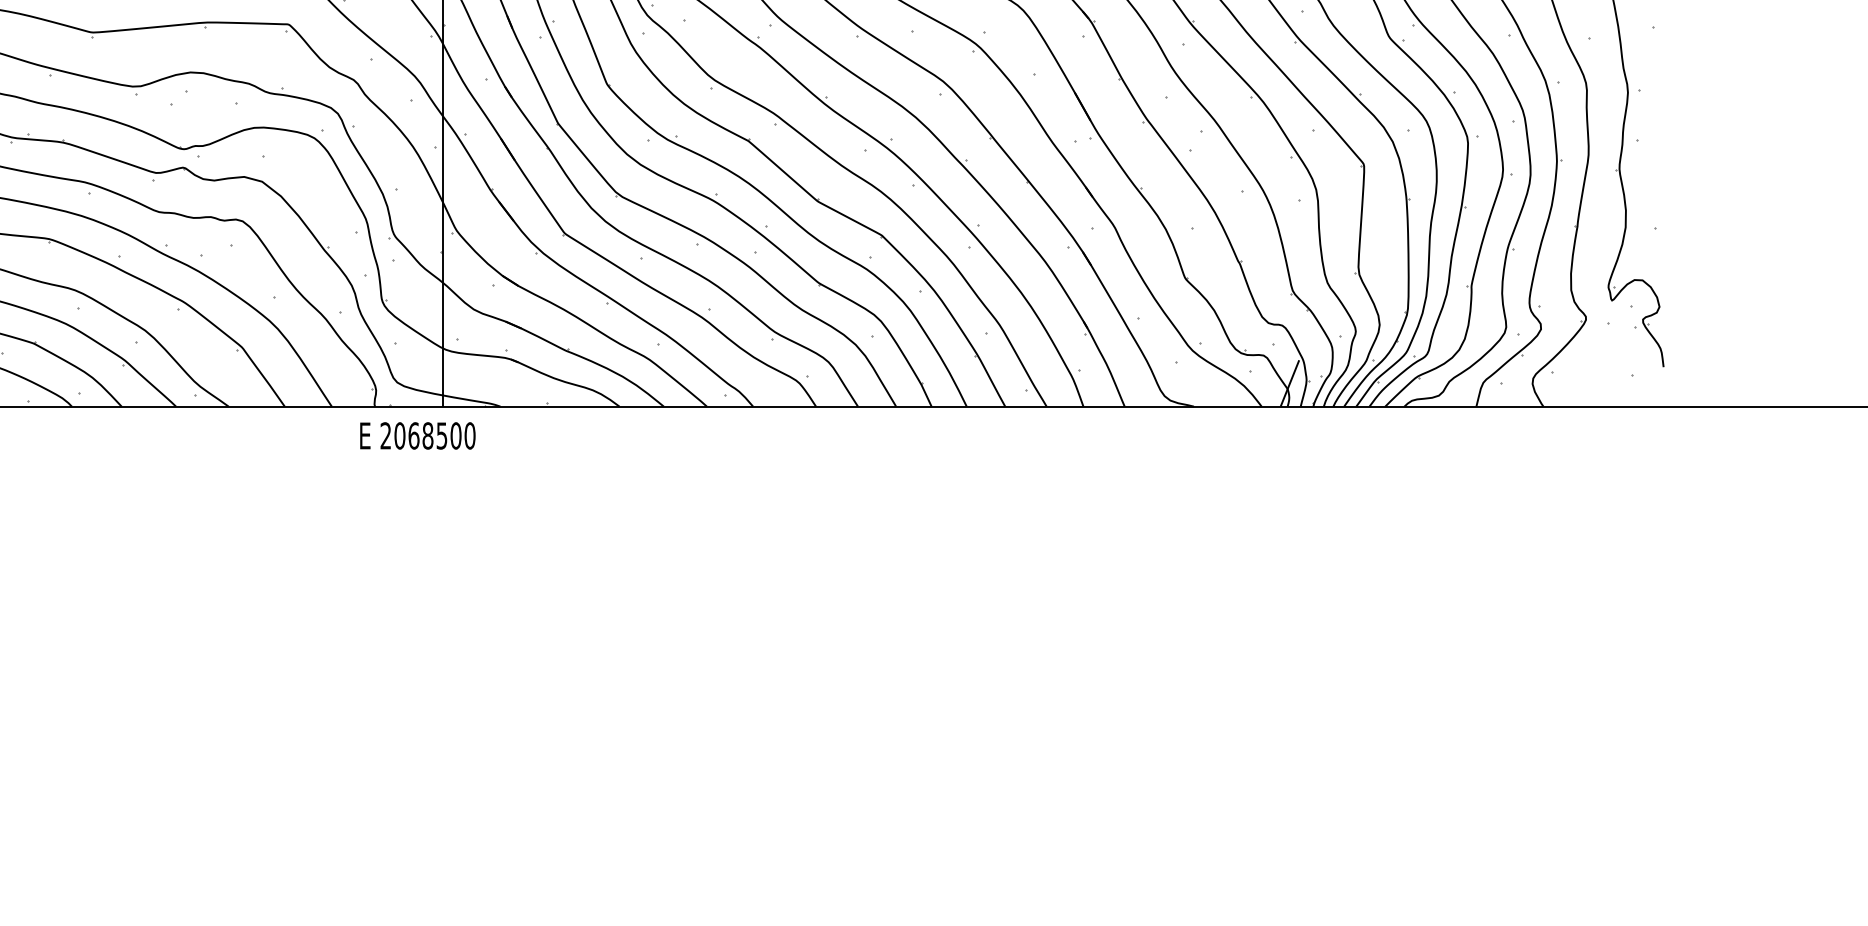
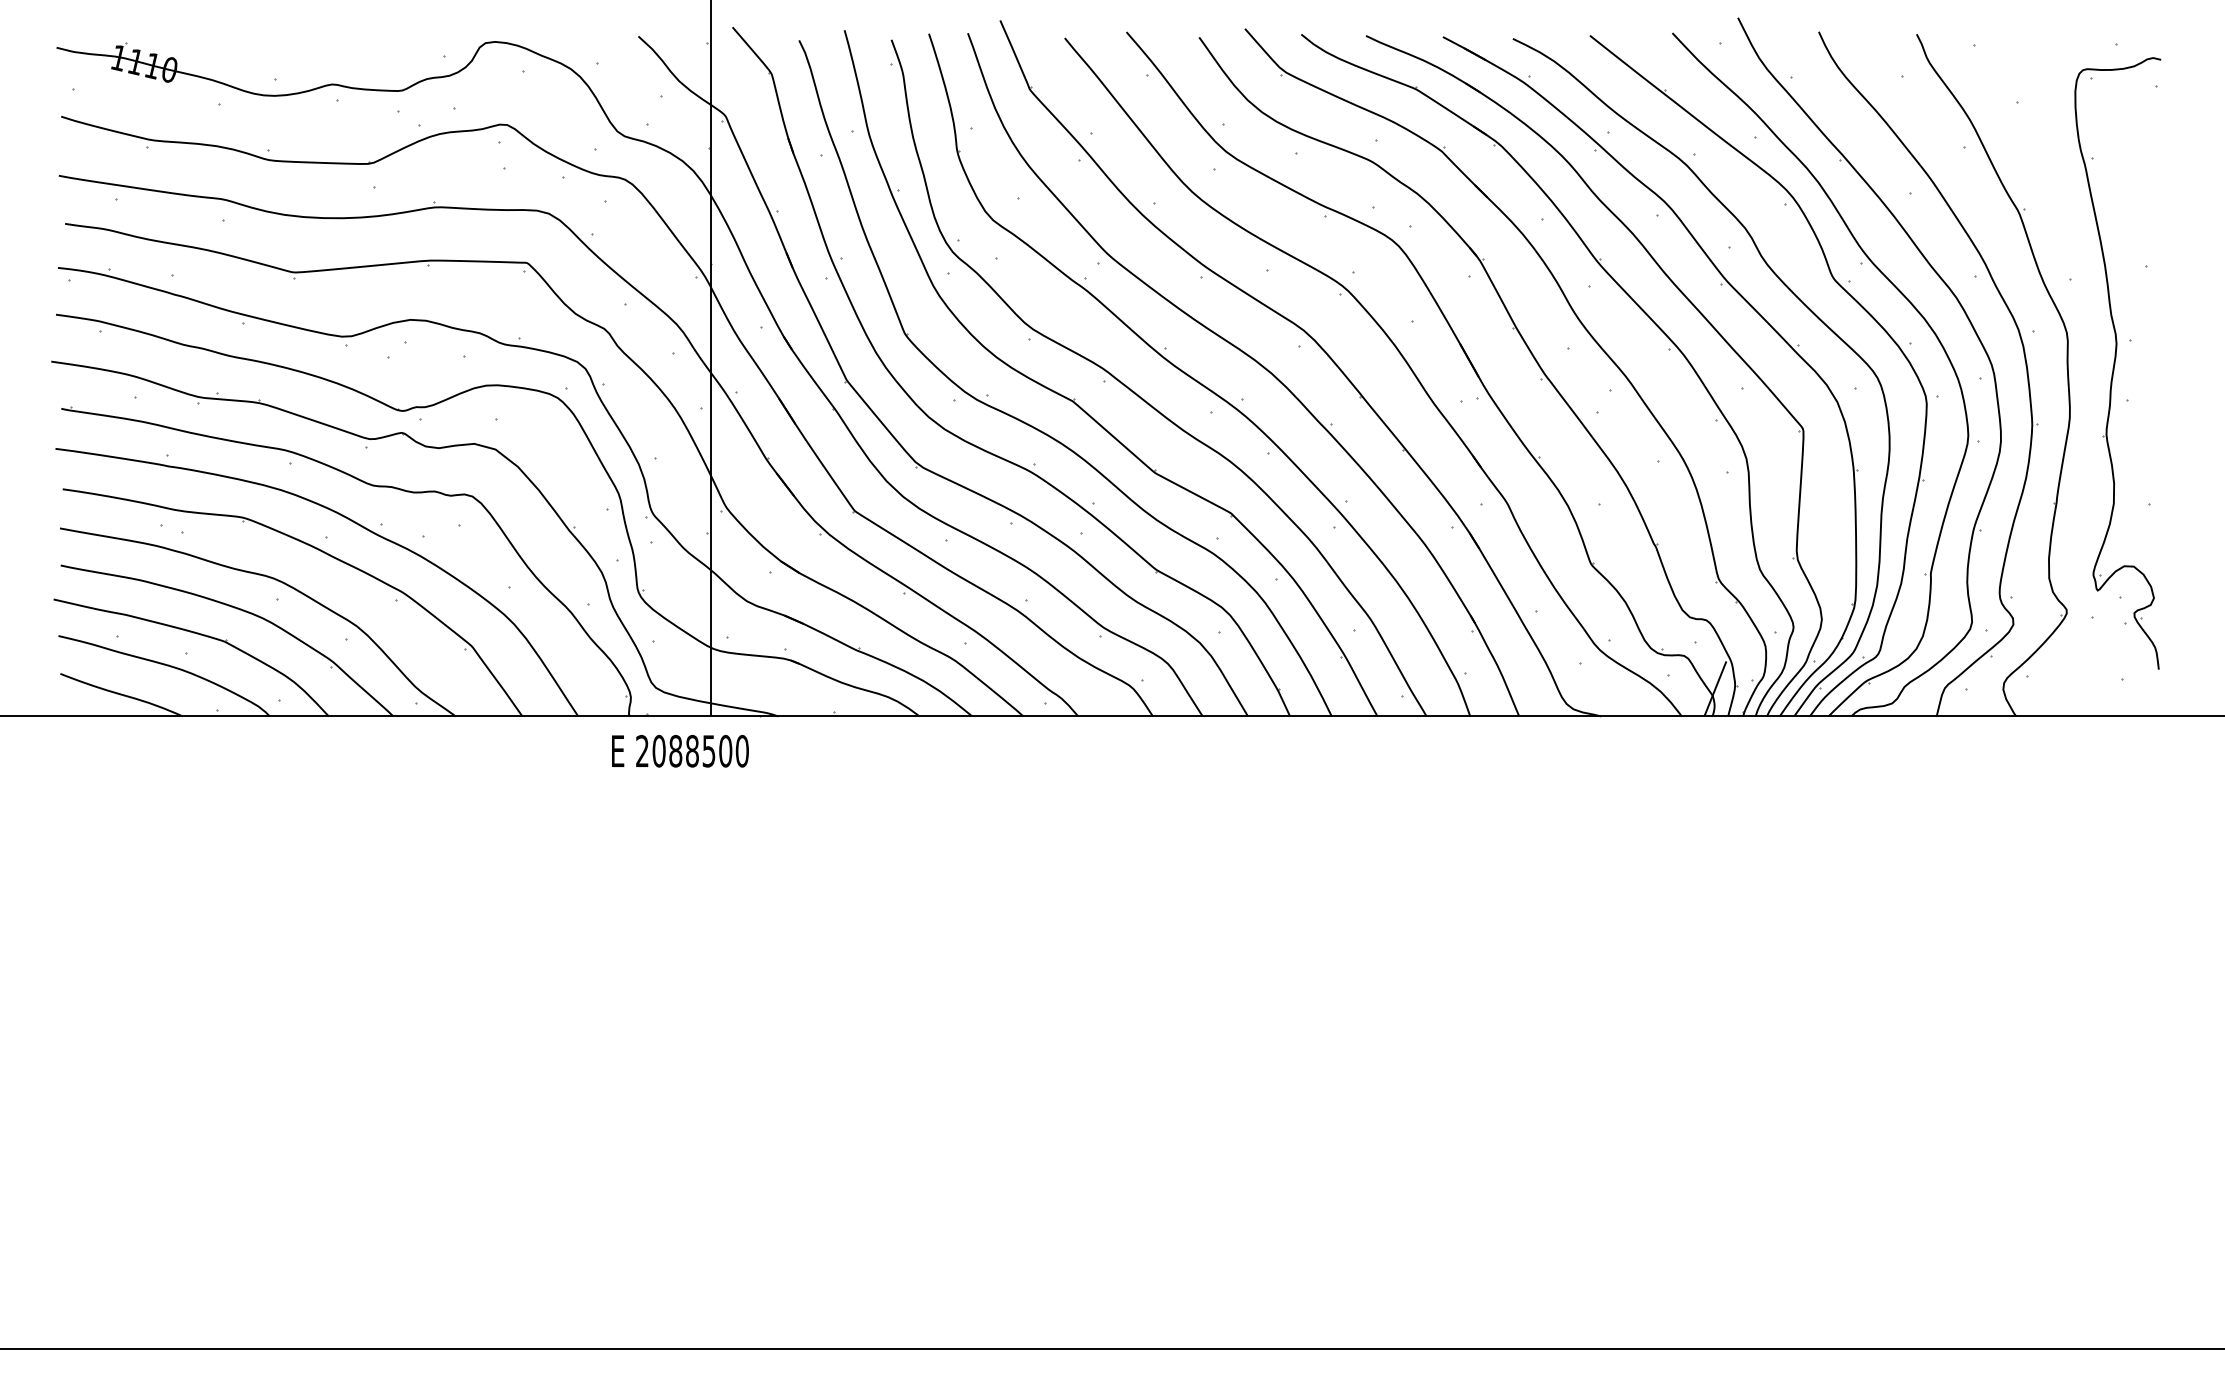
text: (413, 435) -> (675, 750), 2068500 -> 2088500

